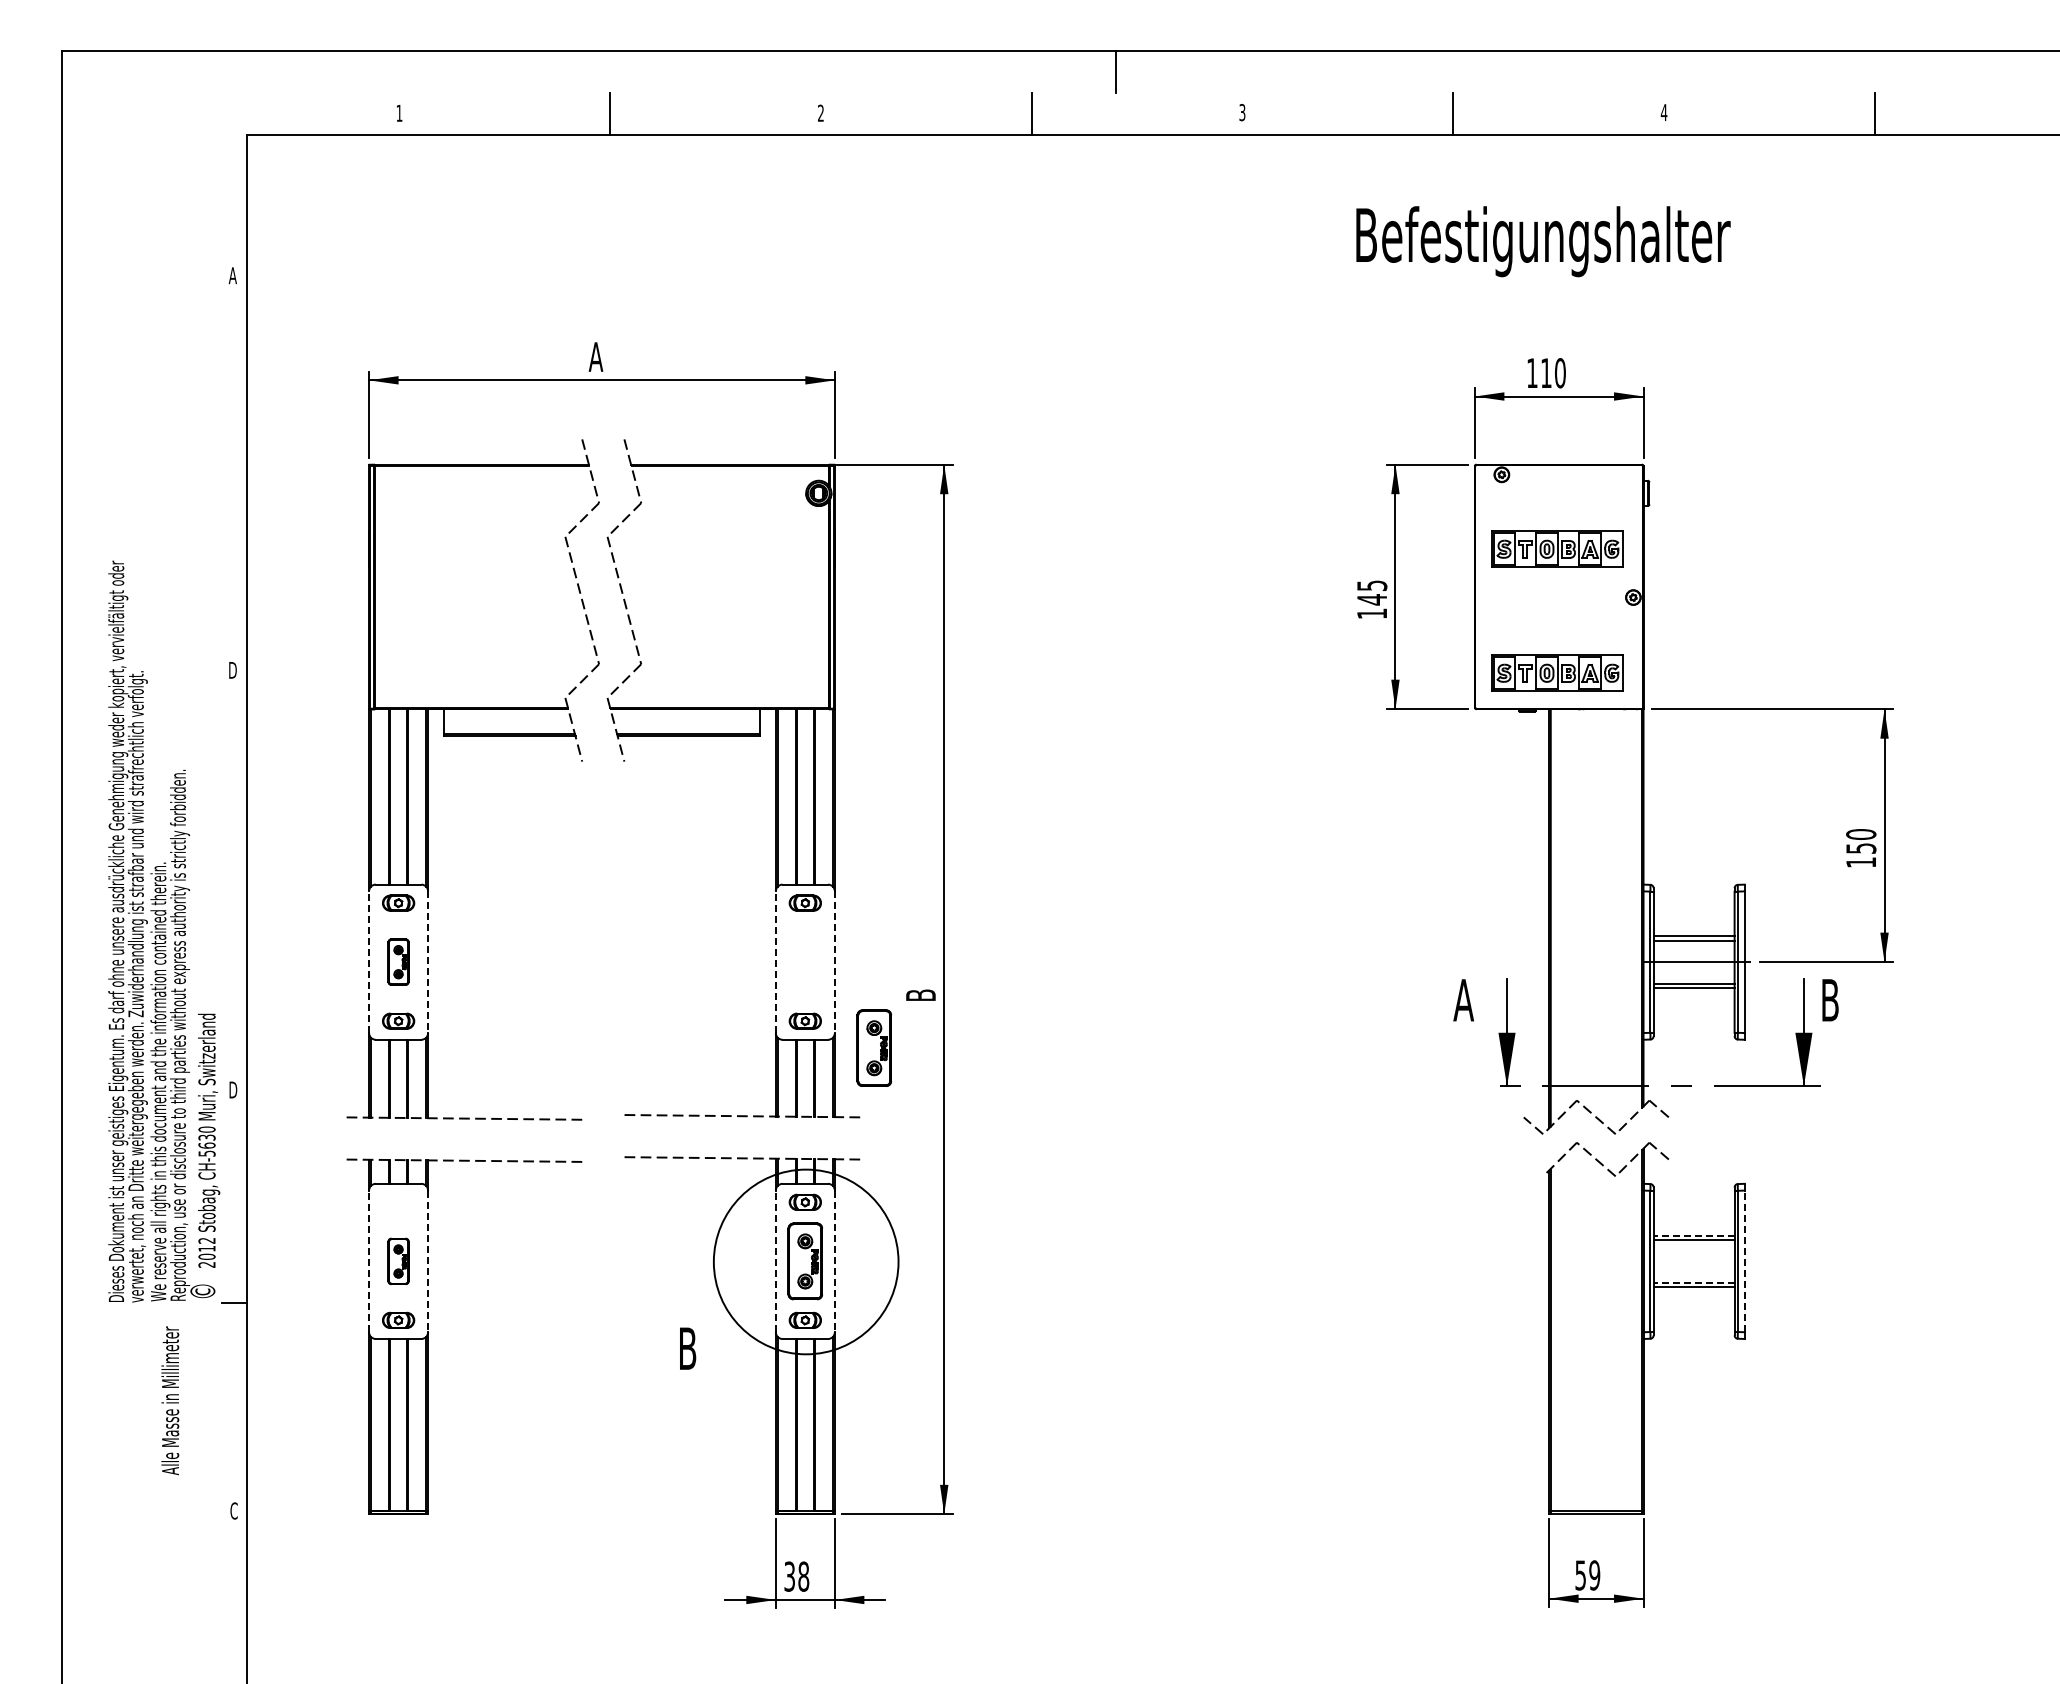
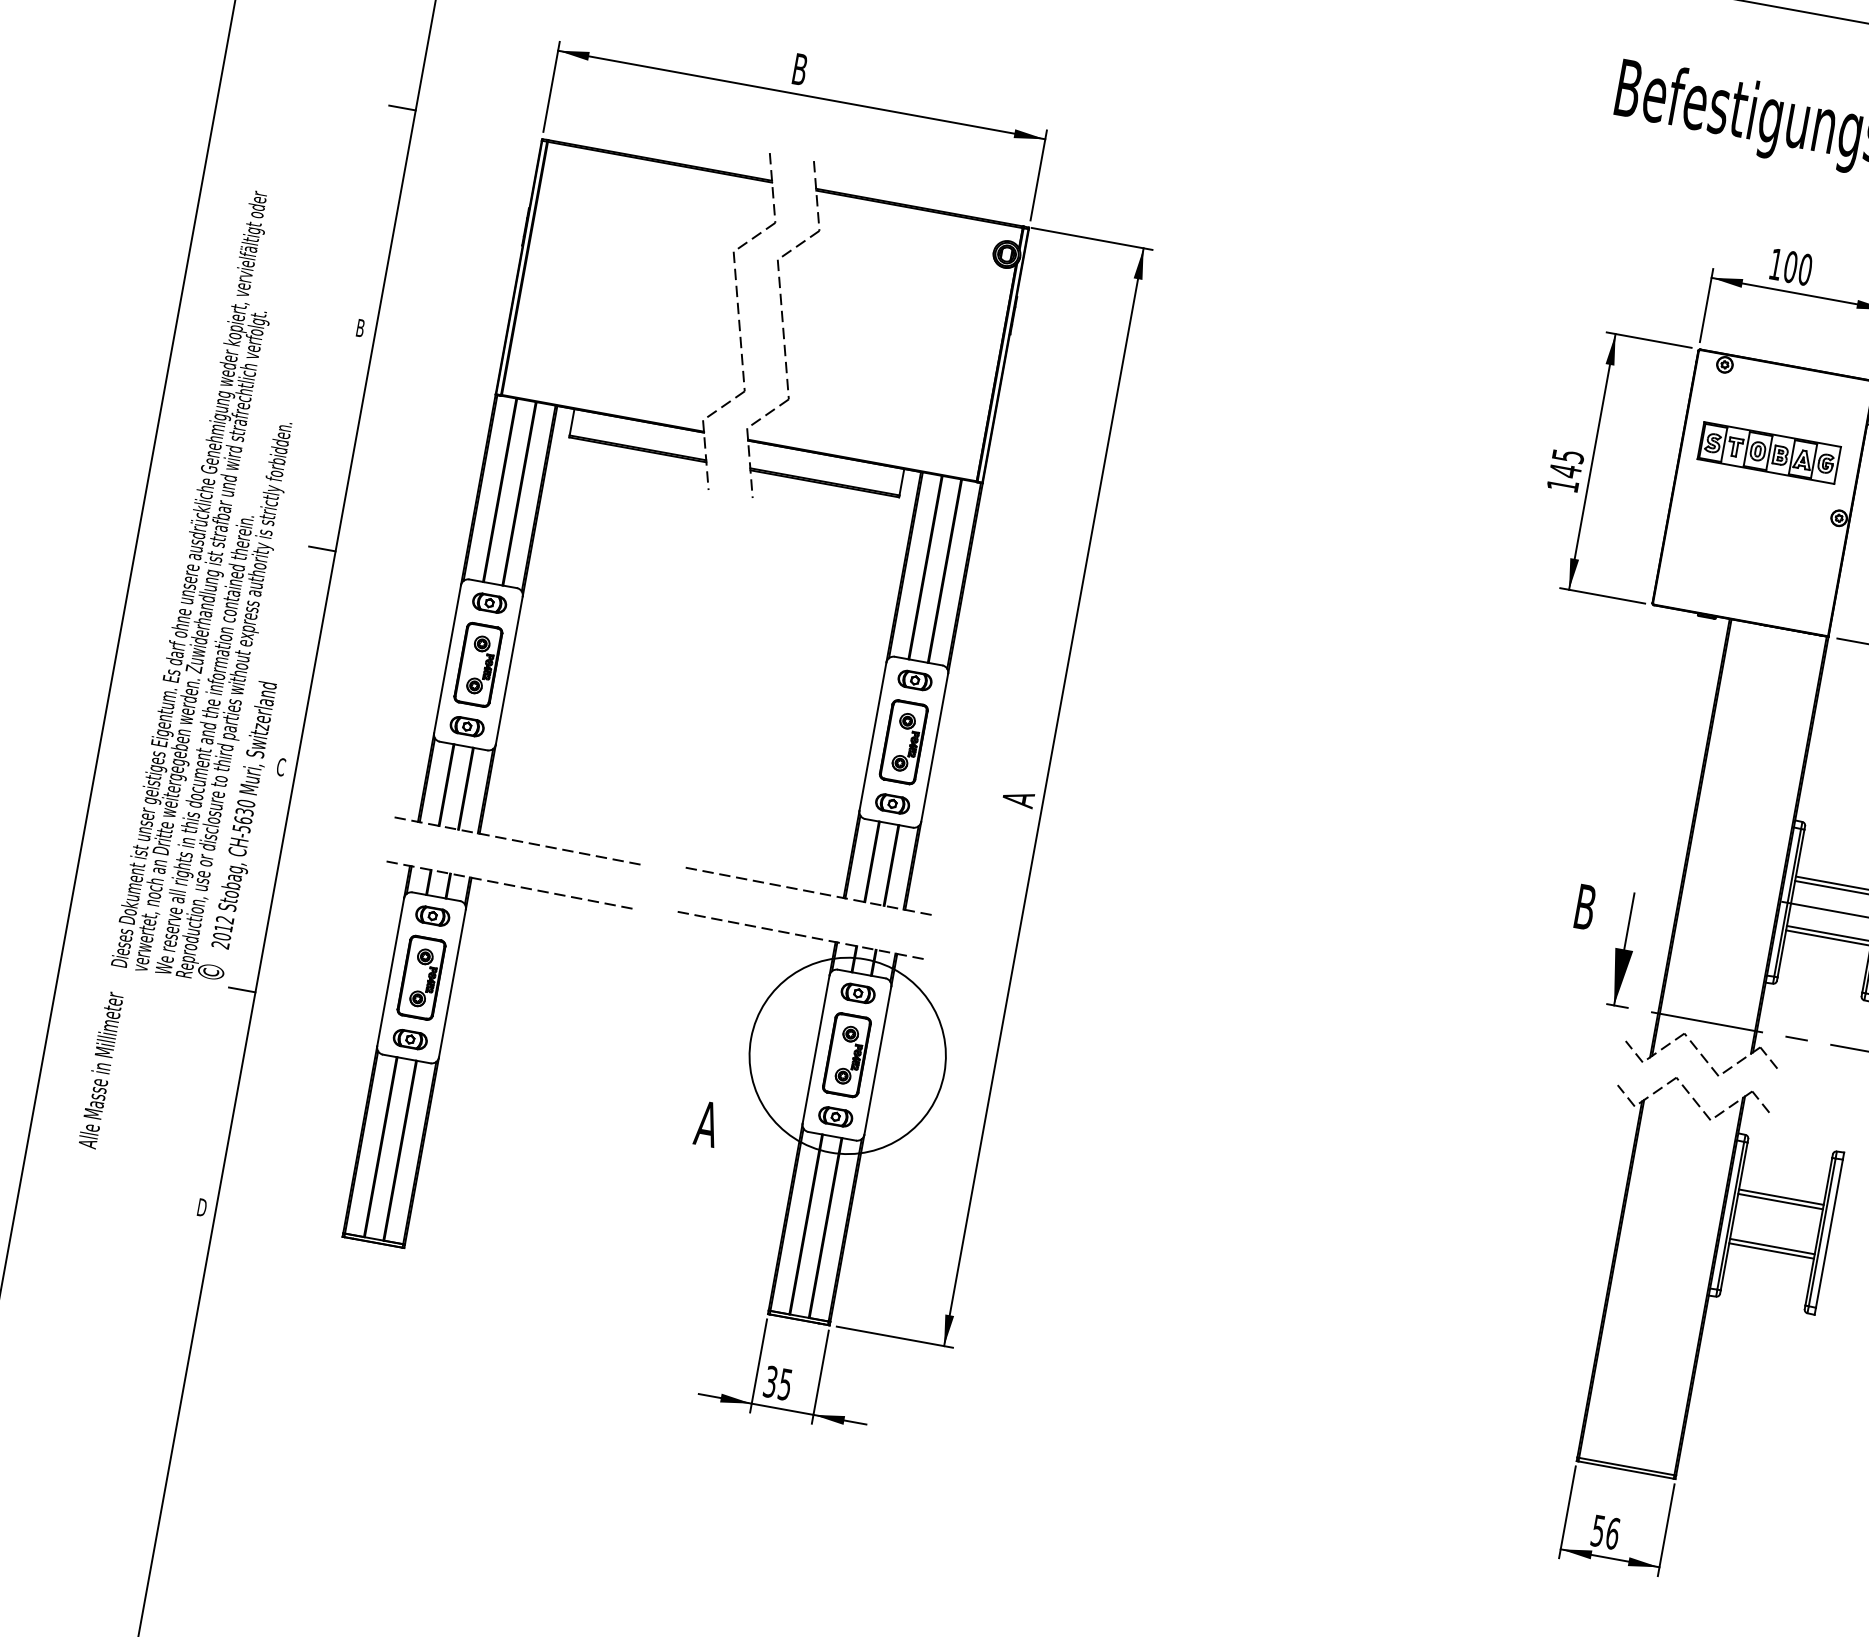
text: (595, 356) -> (799, 68), A -> B
text: (1545, 373) -> (1789, 267), 110 -> 100
line: (234, 459) -> (402, 107), added
text: (232, 670) -> (360, 328), D -> B
part: (1557, 672) -> (1745, 582), removed
line: (234, 881) -> (322, 549), added
part: (398, 961) -> (478, 664), size x1.67
line: (369, 962) -> (447, 659), dashed -> solid
line: (428, 962) -> (509, 670), dashed -> solid
line: (775, 962) -> (872, 736), dashed -> solid
line: (834, 962) -> (934, 748), dashed -> solid
text: (920, 995) -> (1017, 798), B -> A
text: (1463, 1000) -> (1584, 907), A -> B
part: (874, 1047) -> (904, 741), moved
text: (233, 1089) -> (281, 766), D -> C
line: (1533, 1167) -> (1626, 1095), added
part: (398, 1201) -> (432, 915), added
line: (1693, 1235) -> (1780, 1196), dashed -> solid
line: (369, 1261) -> (391, 972), dashed -> solid
part: (398, 1261) -> (421, 977), size x1.67
line: (428, 1261) -> (452, 983), dashed -> solid
line: (775, 1261) -> (815, 1049), dashed -> solid
line: (834, 1261) -> (877, 1060), dashed -> solid
line: (1744, 1261) -> (1829, 1233), dashed -> solid
line: (1693, 1282) -> (1771, 1246), dashed -> solid
text: (687, 1348) -> (707, 1123), B -> A
text: (170, 1400) -> (101, 1069), moved
text: (234, 1510) -> (202, 1207), C -> D
text: (1594, 1575) -> (1612, 1533), 59 -> 56
text: (803, 1576) -> (785, 1384), 38 -> 35

